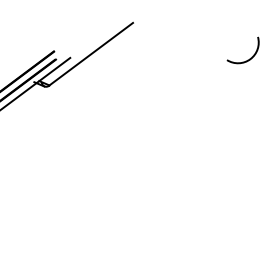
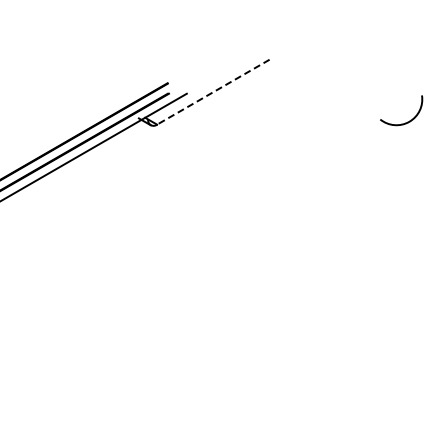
line: (91, 54) -> (213, 92), solid -> dashed

